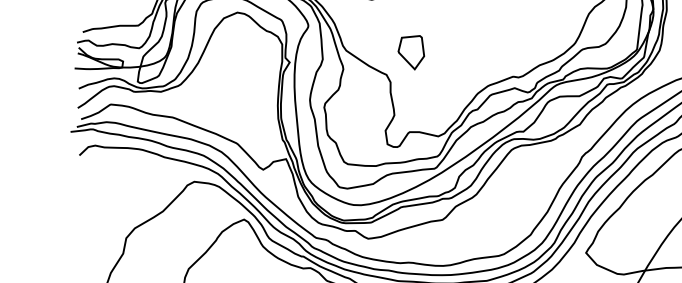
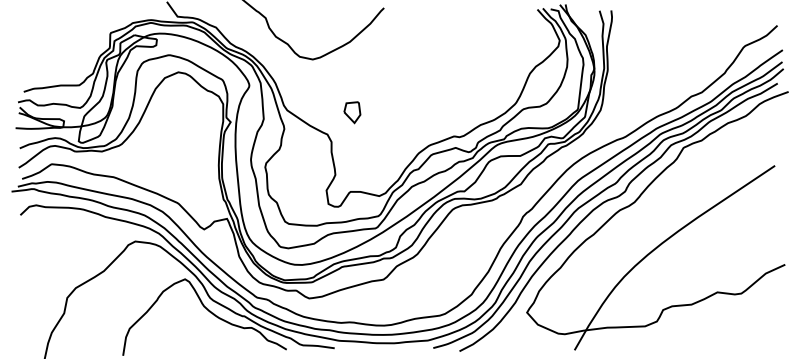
part: (411, 52) -> (352, 112), size x0.62

